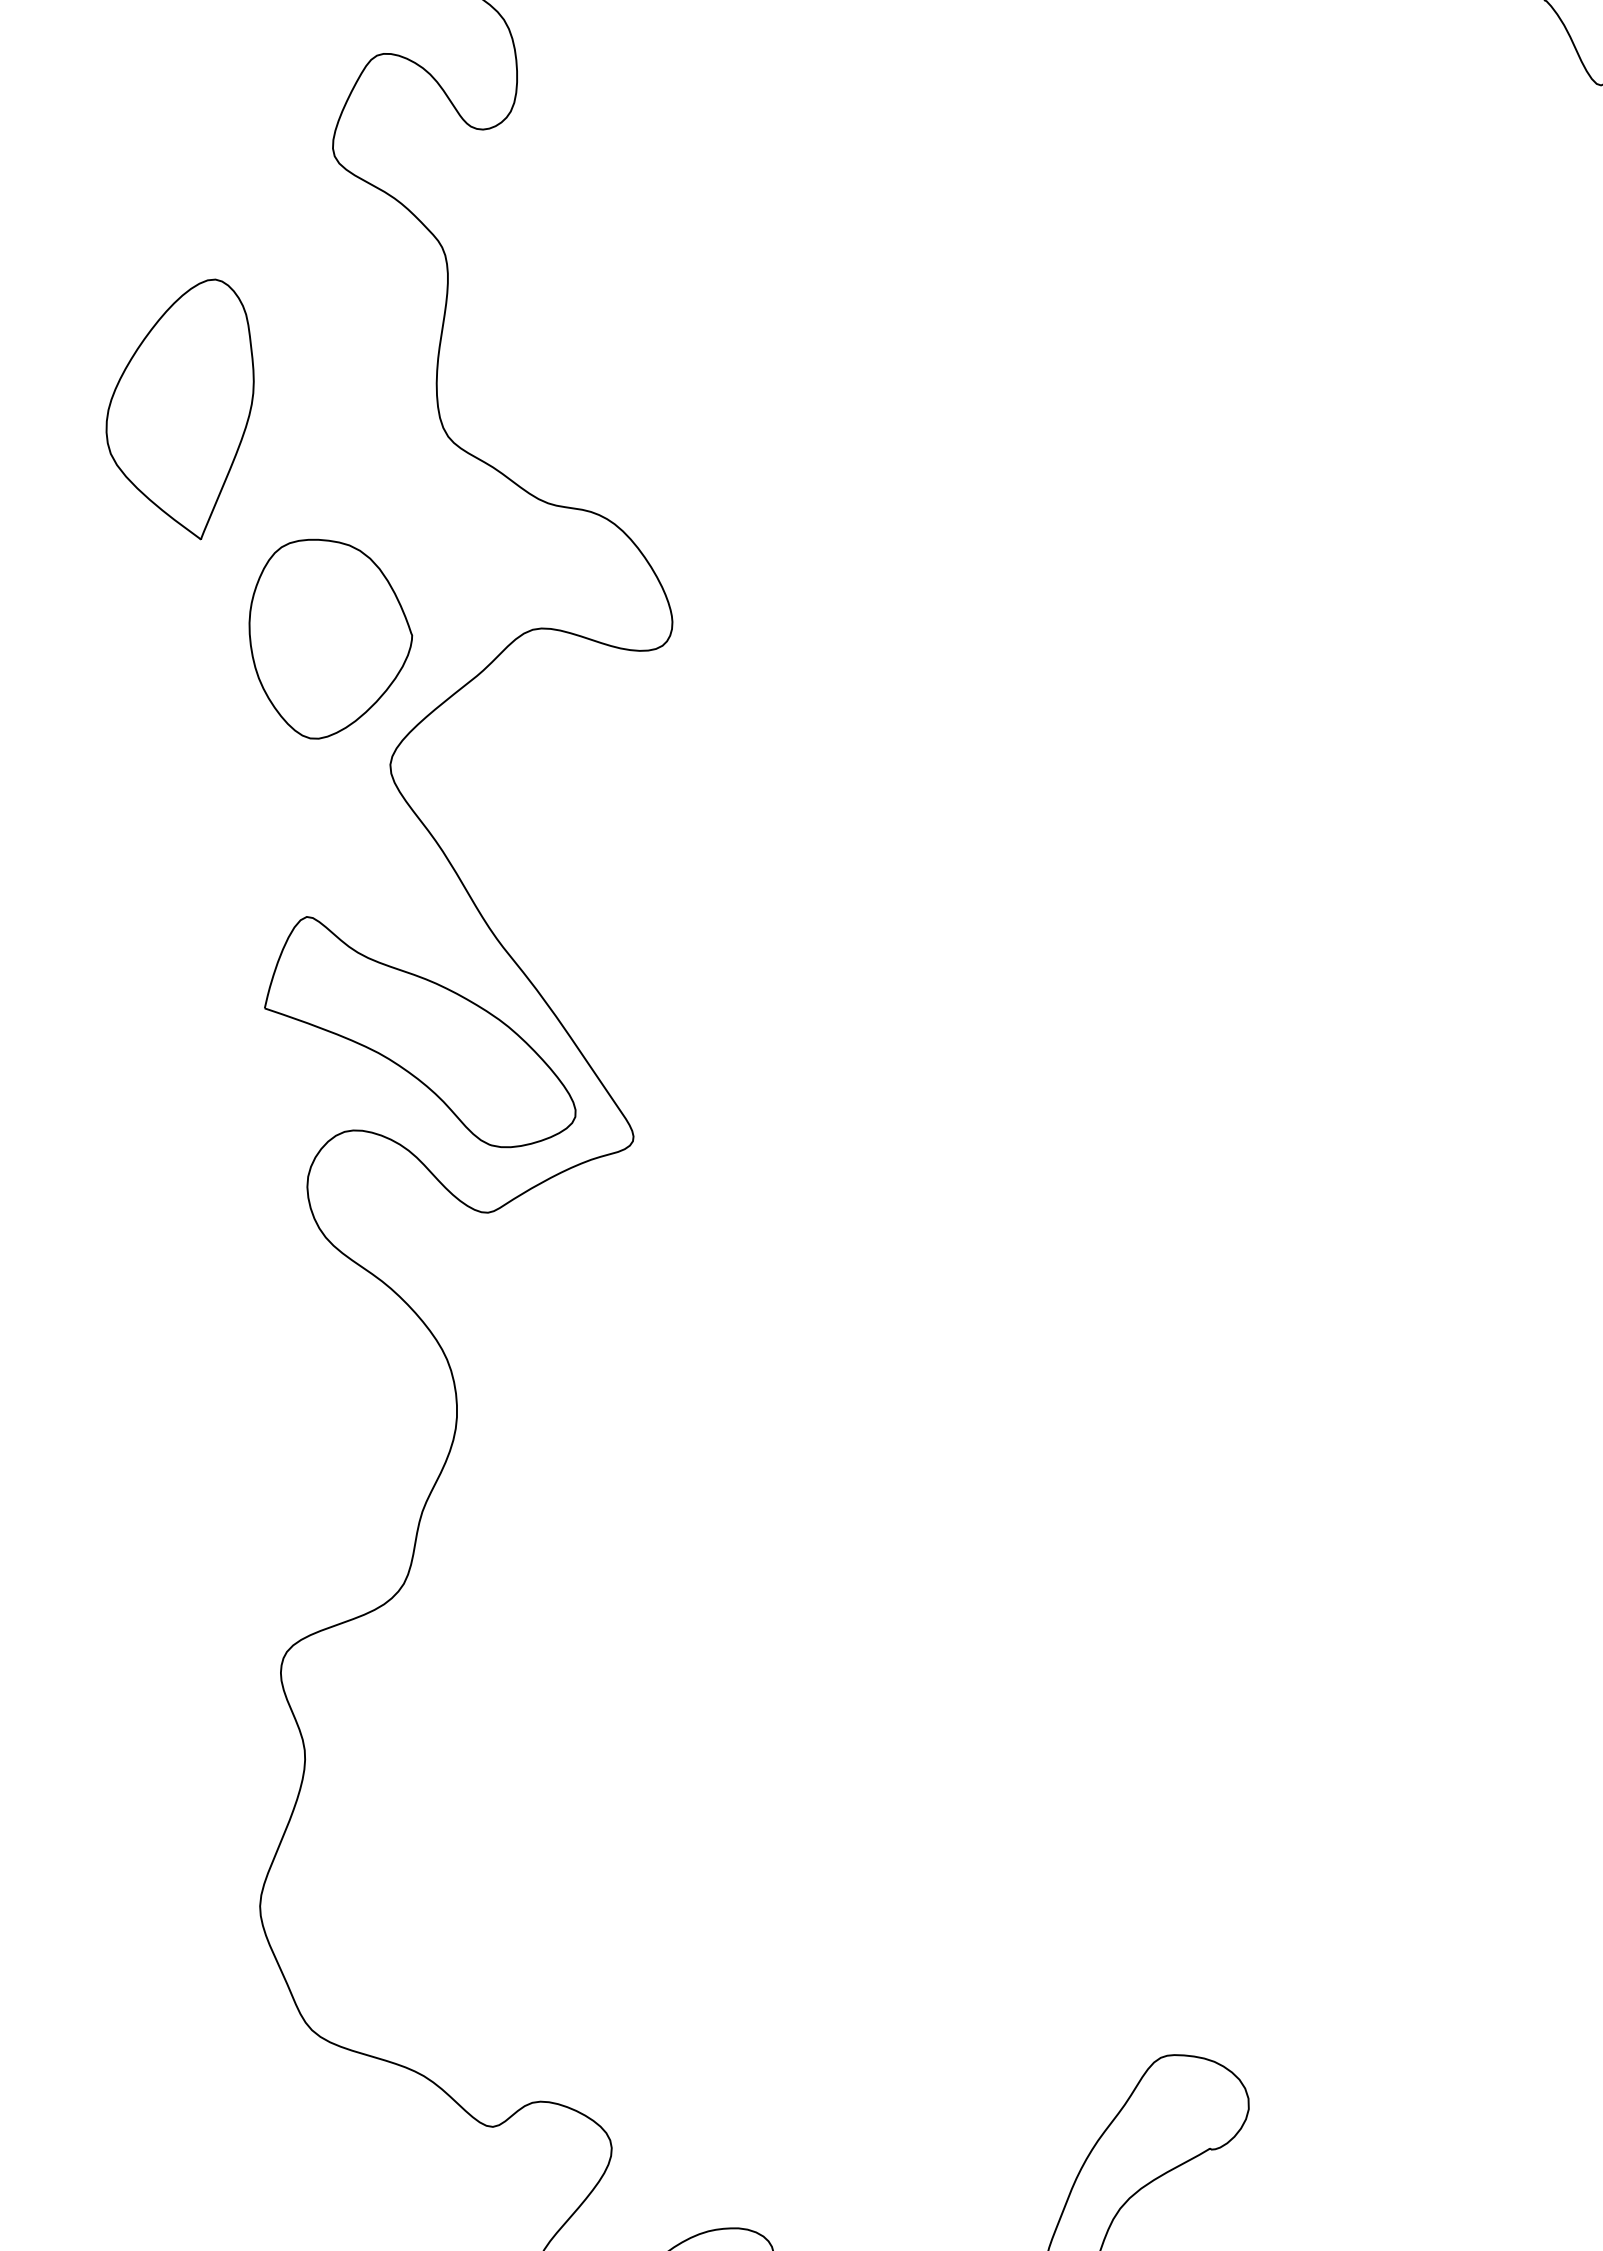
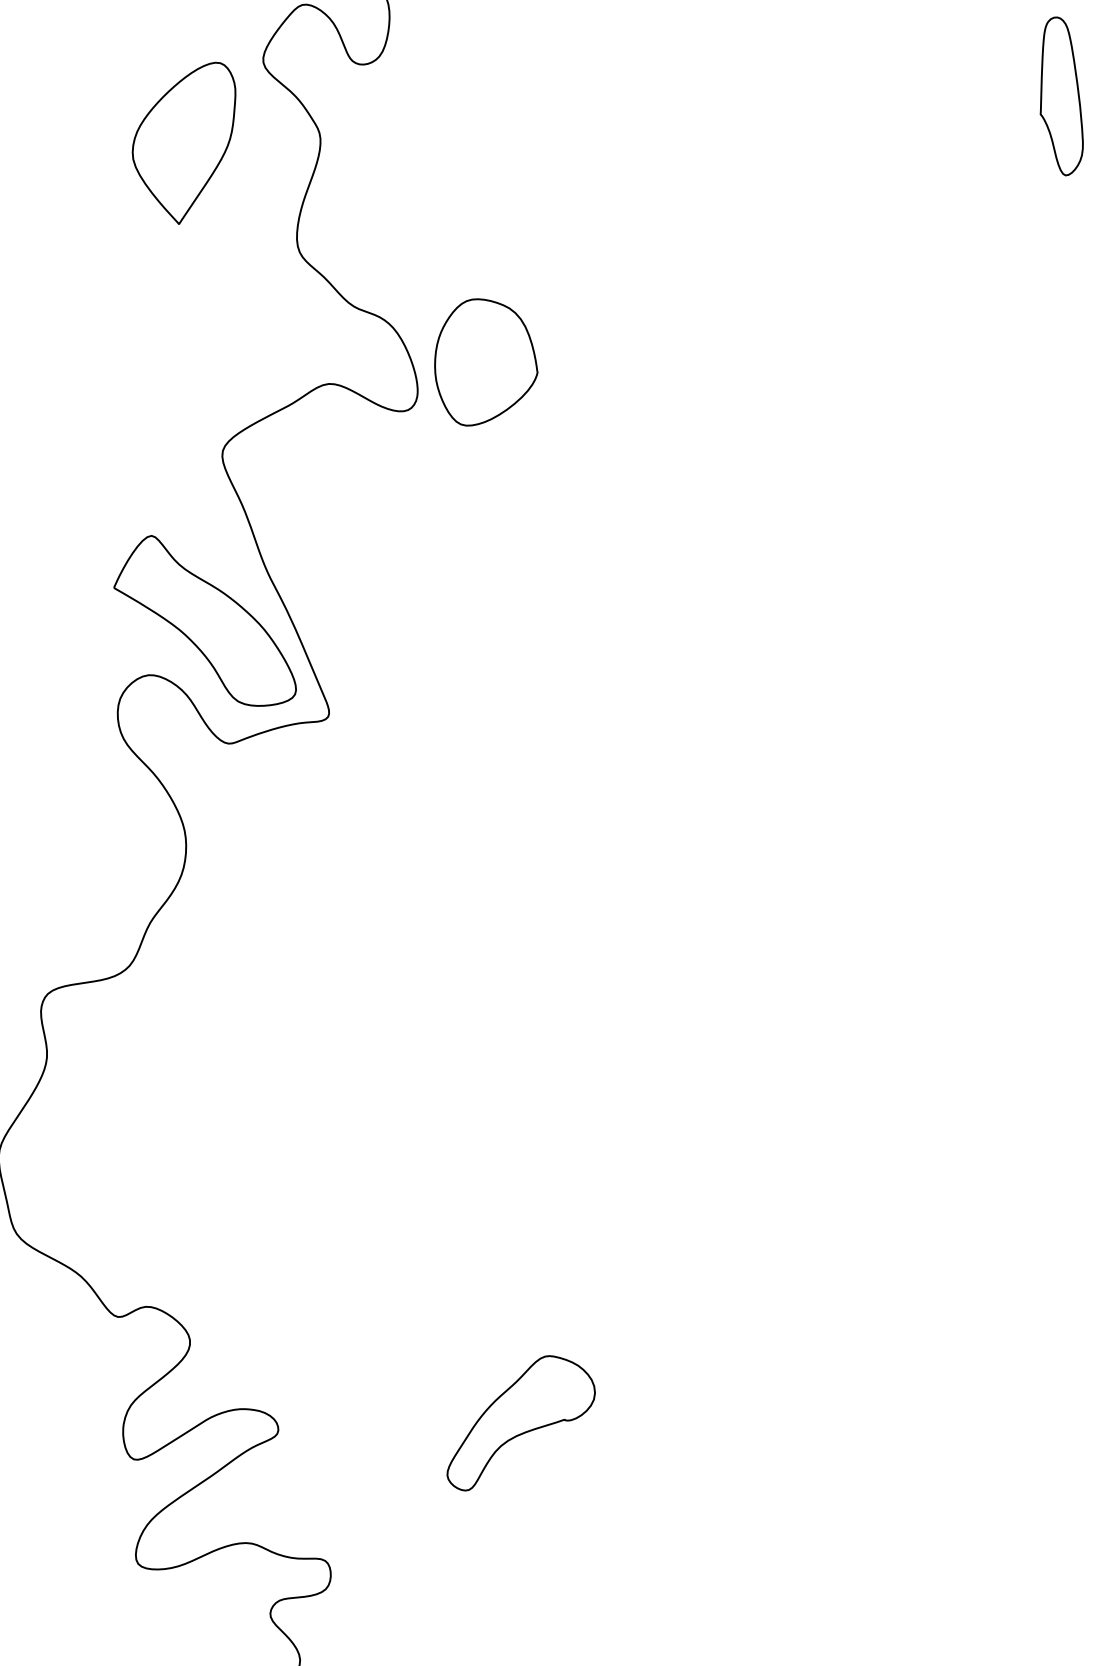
part: (182, 412) -> (183, 142), moved
part: (330, 635) -> (486, 362), moved

